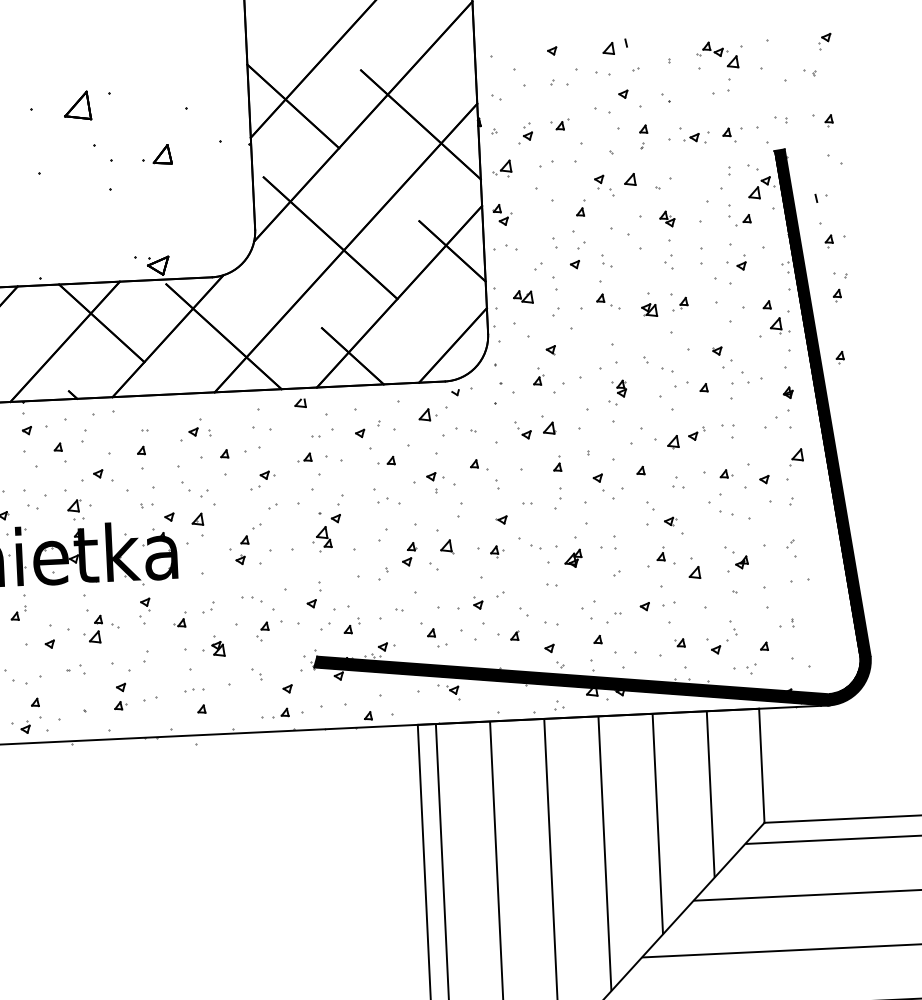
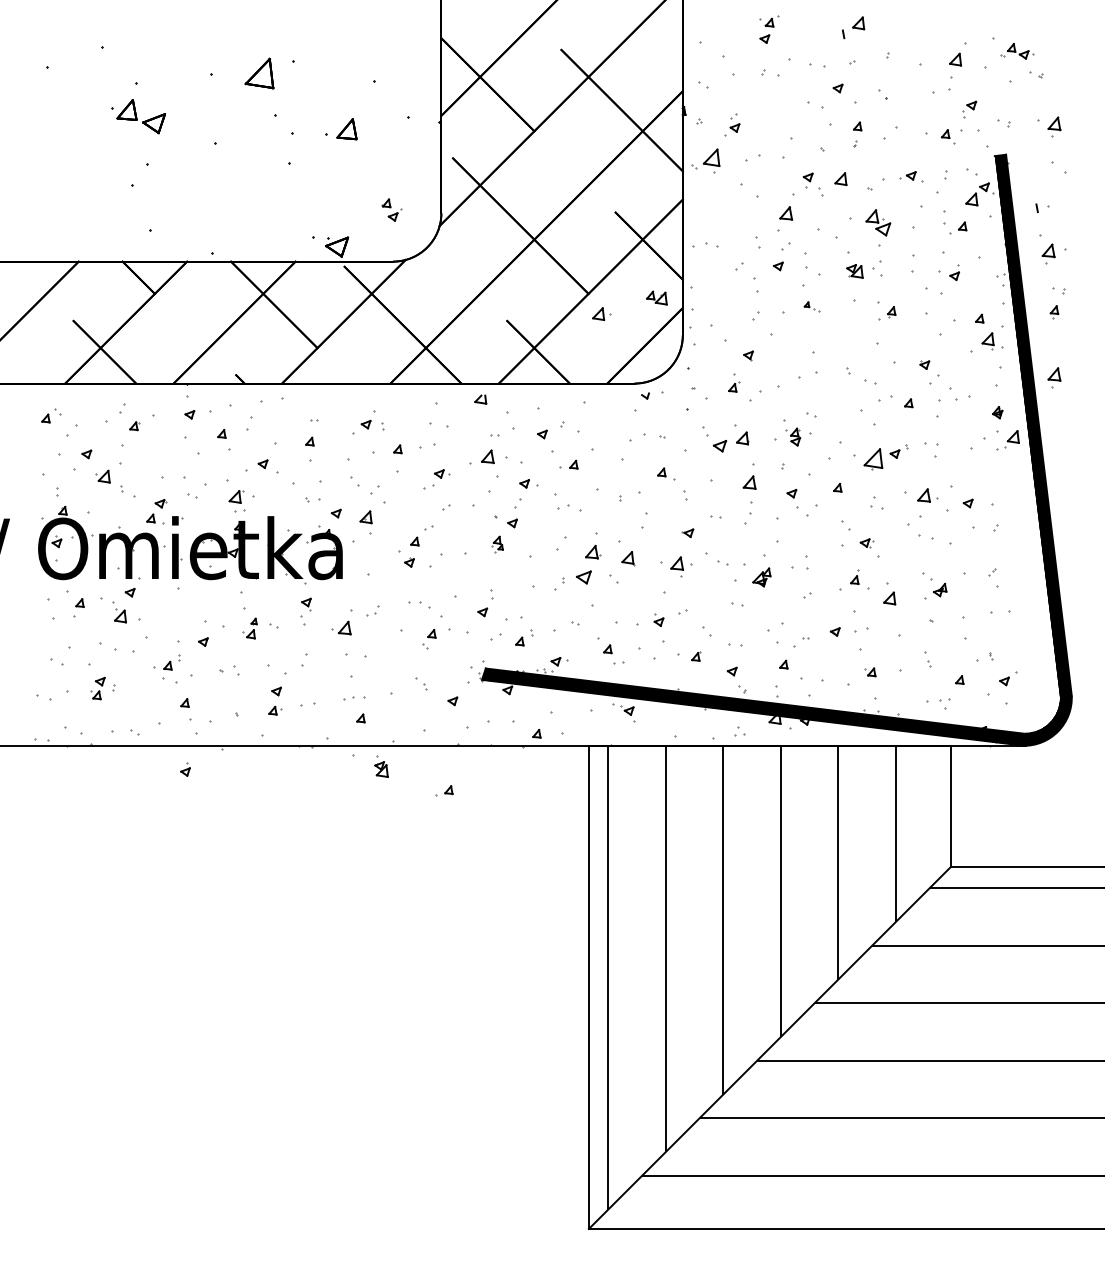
part: (824, 41) -> (969, 109), moved
part: (608, 48) -> (858, 23), moved
part: (712, 49) -> (1017, 51), moved
part: (829, 120) -> (1054, 126), size x1.6
part: (560, 124) -> (769, 21), moved
part: (694, 138) -> (911, 176), moved
part: (501, 169) -> (705, 161), size x1.4
part: (581, 207) -> (787, 206), size x1.6
part: (501, 214) -> (391, 209), moved
part: (667, 218) -> (878, 222), size x1.6
part: (829, 241) -> (1048, 254), size x1.6
part: (606, 260) -> (811, 263), size x1.6
part: (522, 296) -> (656, 297), moved
part: (608, 301) -> (811, 306), size x0.6
part: (649, 310) -> (854, 271), moved
part: (840, 358) -> (1054, 378), size x1.6
part: (619, 388) -> (793, 436), moved
part: (427, 414) -> (601, 313), moved
part: (523, 430) -> (715, 439), size x1.4
part: (673, 441) -> (873, 458), size x1.6
part: (304, 457) -> (482, 457), size x1.6
part: (795, 457) -> (1011, 439), moved
part: (557, 463) -> (749, 475), size x1.6
part: (726, 473) -> (928, 495), size x1.6
part: (435, 476) -> (528, 483), moved
part: (322, 539) -> (497, 544), size x0.6
part: (497, 551) -> (681, 566), size x1.6
part: (409, 554) -> (588, 564), size x1.6
part: (18, 613) -> (171, 662), moved
part: (180, 619) -> (342, 622), size x1.6
part: (92, 629) -> (249, 628), size x0.7
part: (218, 646) -> (381, 766), moved
part: (719, 647) -> (1008, 678), moved
part: (280, 713) -> (444, 790), moved
part: (25, 727) -> (185, 769), moved

